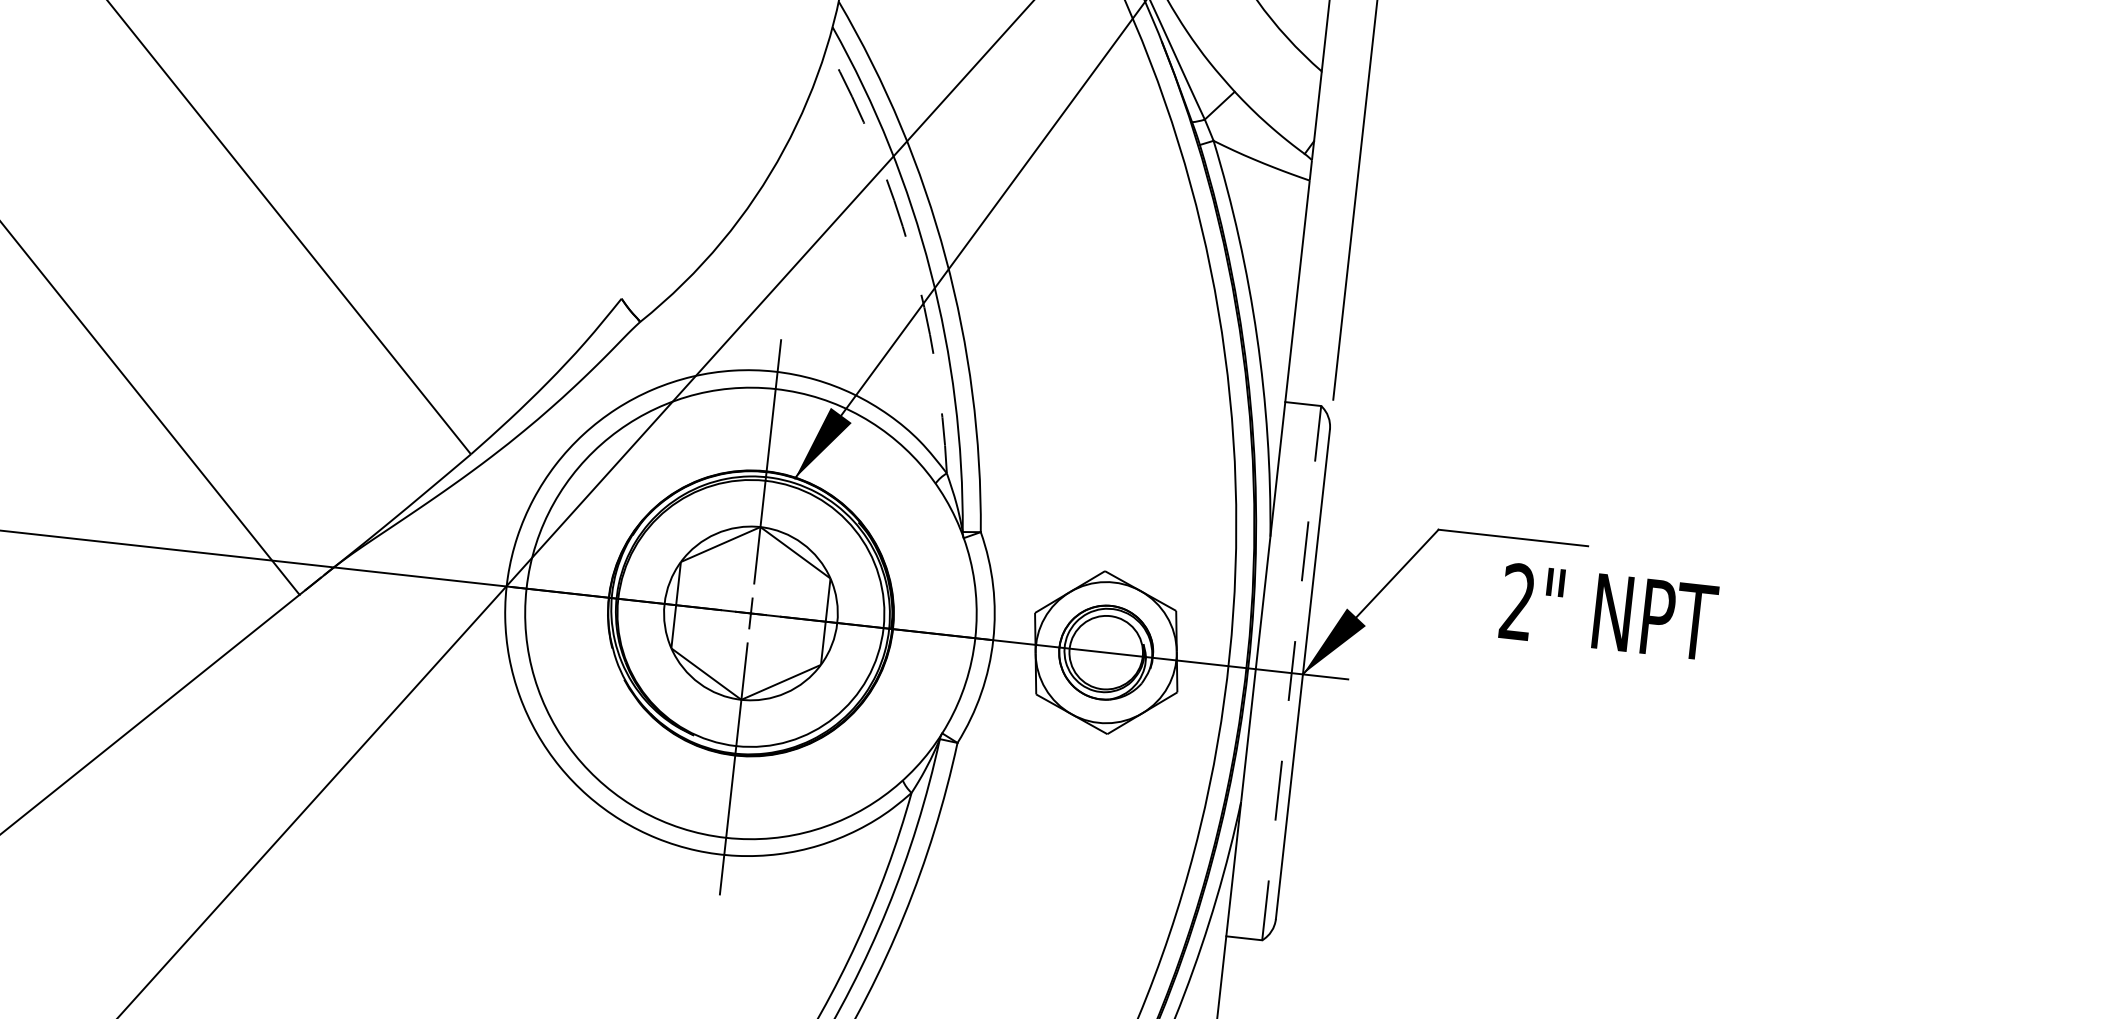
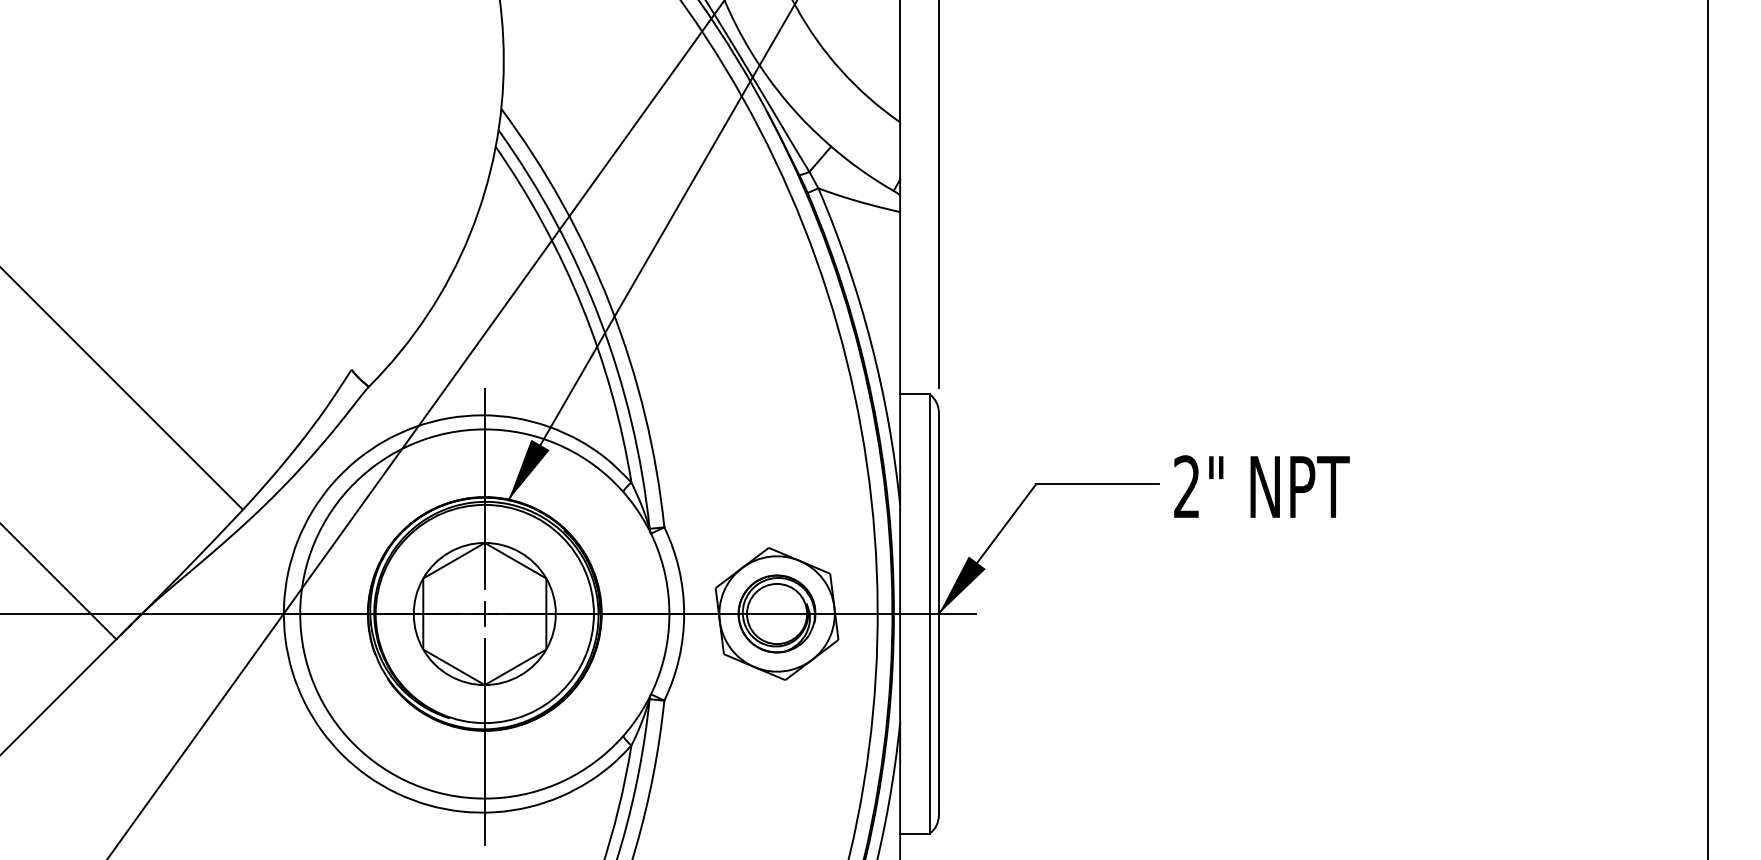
arc: (910, 253) -> (582, 307), dashed -> solid
text: (1608, 611) -> (1261, 486), moved
line: (1291, 673) -> (929, 614), dashed -> solid

